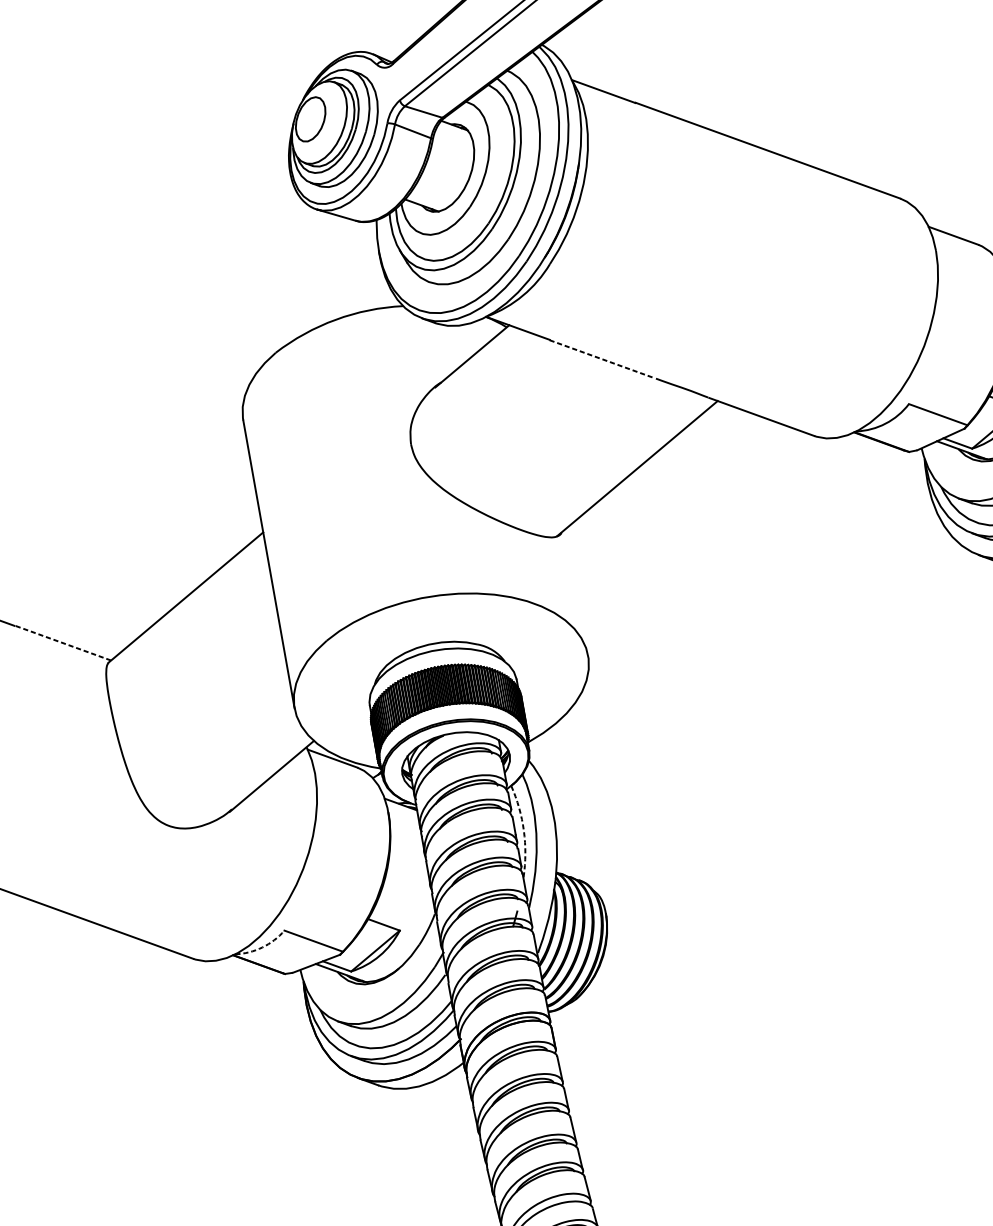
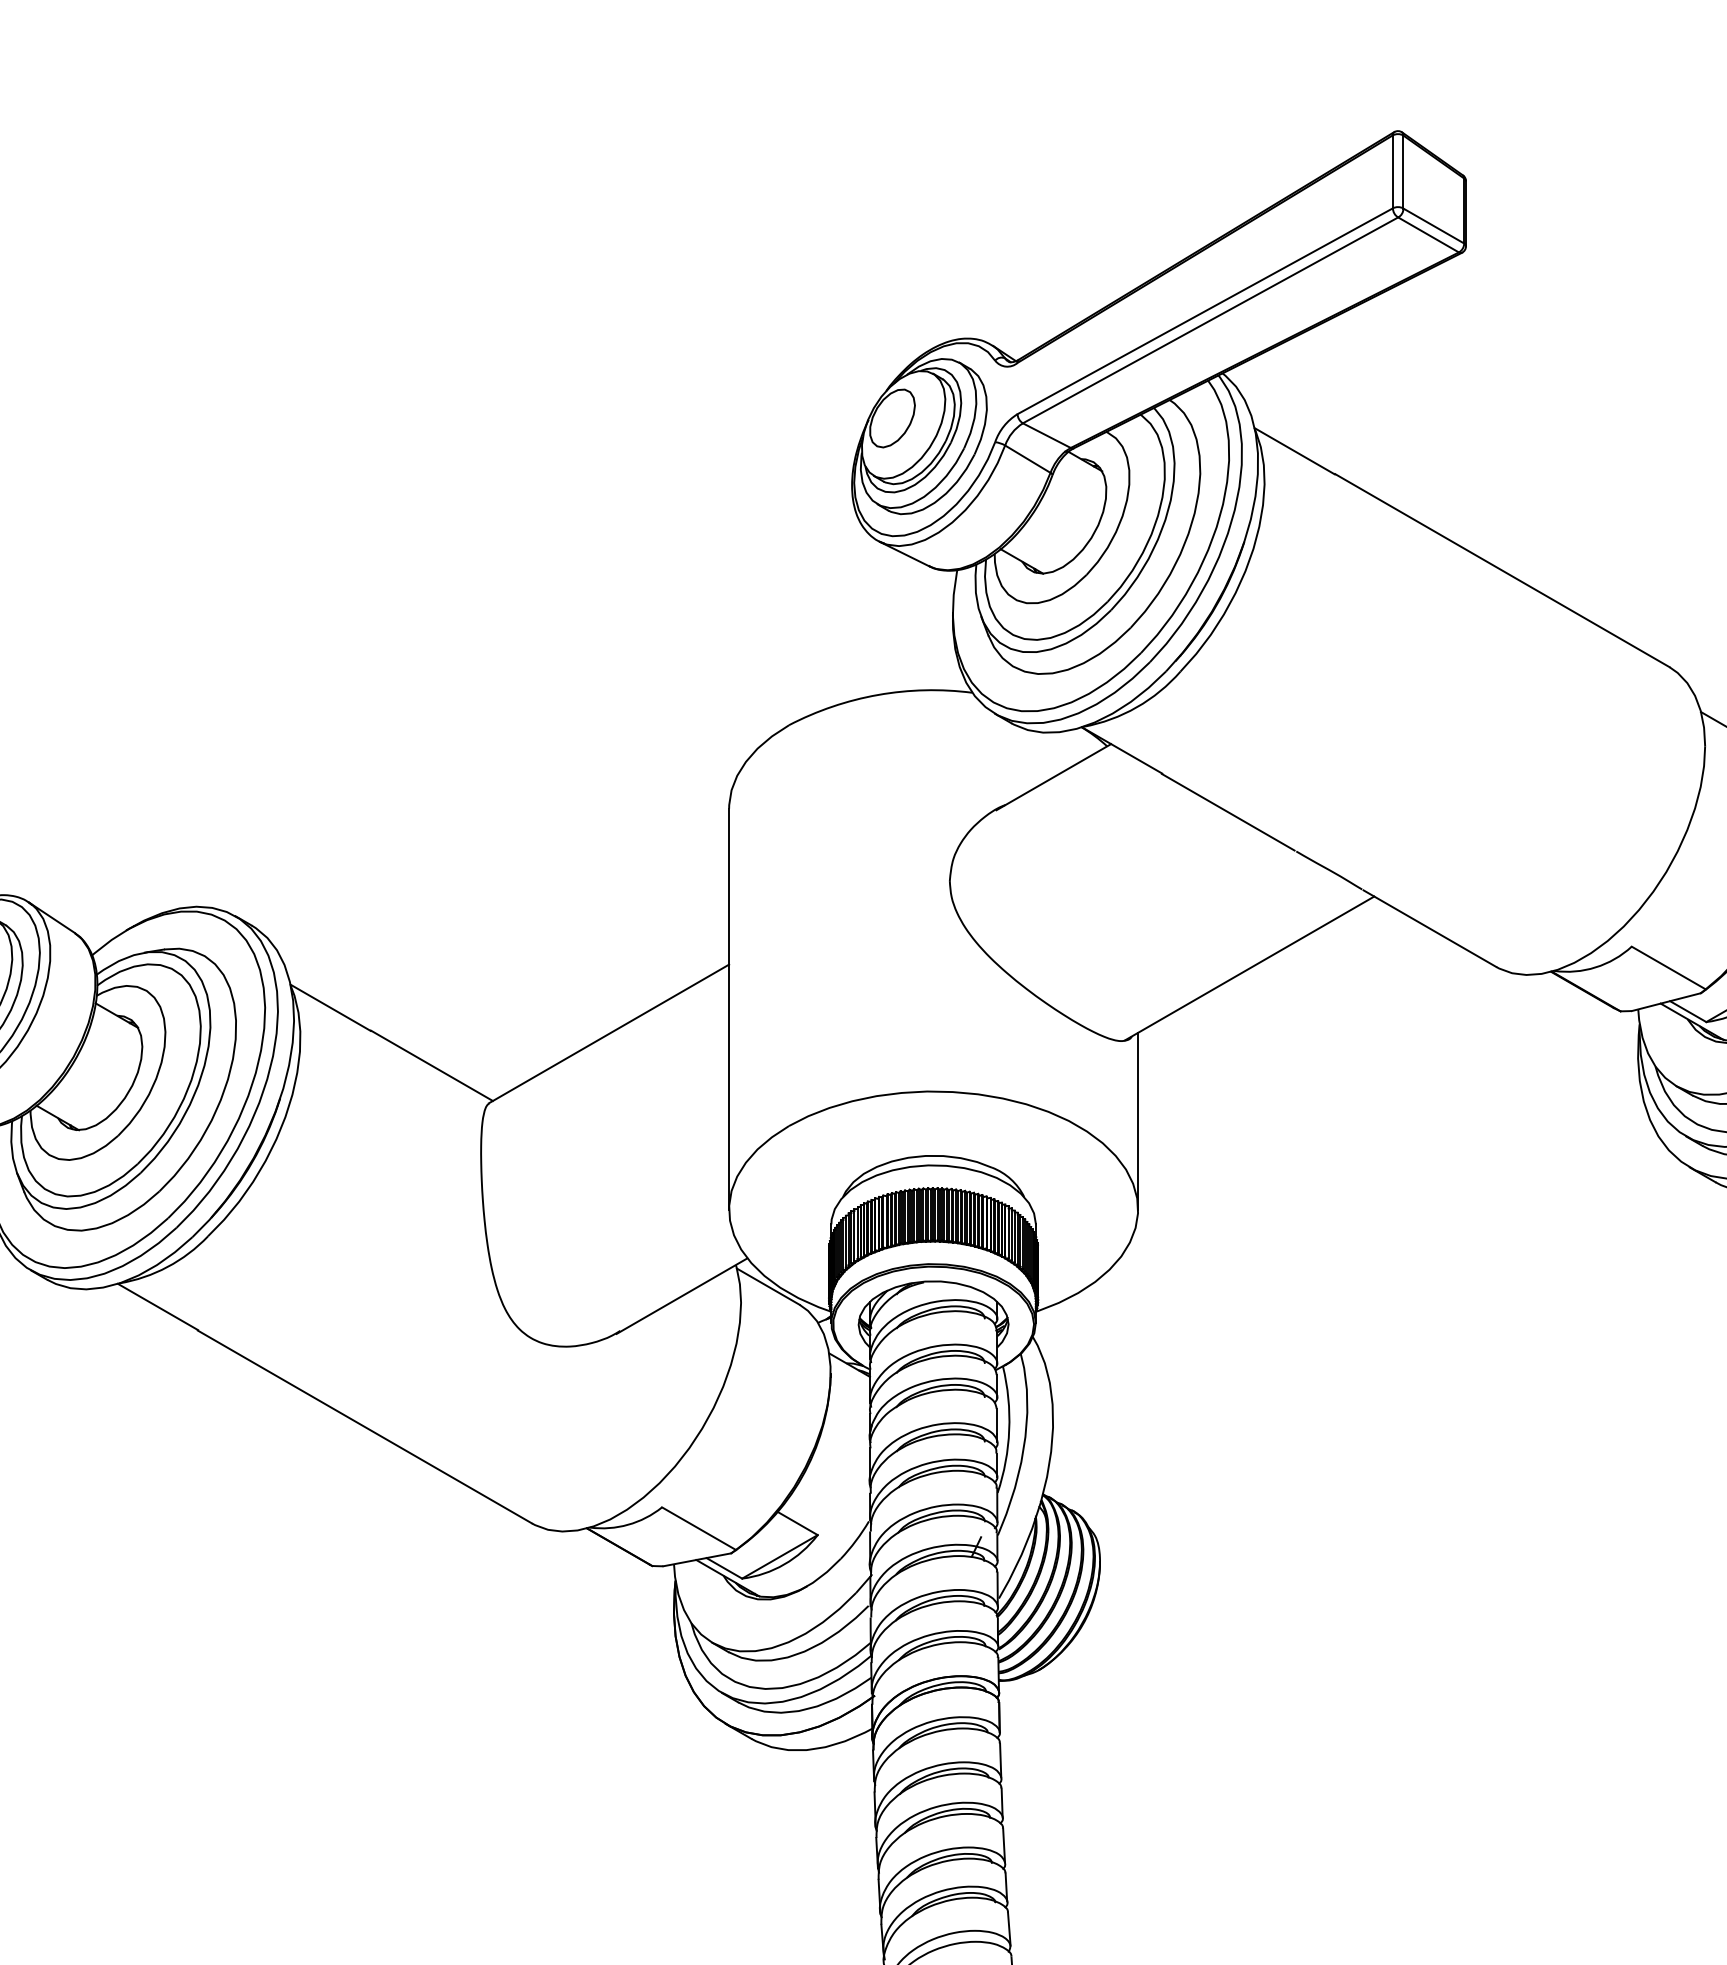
line: (602, 359) -> (1228, 812), dashed -> solid
line: (577, 591) -> (1138, 1120), added
line: (62, 642) -> (431, 1065), dashed -> solid
arc: (524, 831) -> (1009, 1430), dashed -> solid
arc: (262, 947) -> (628, 1524), dashed -> solid

